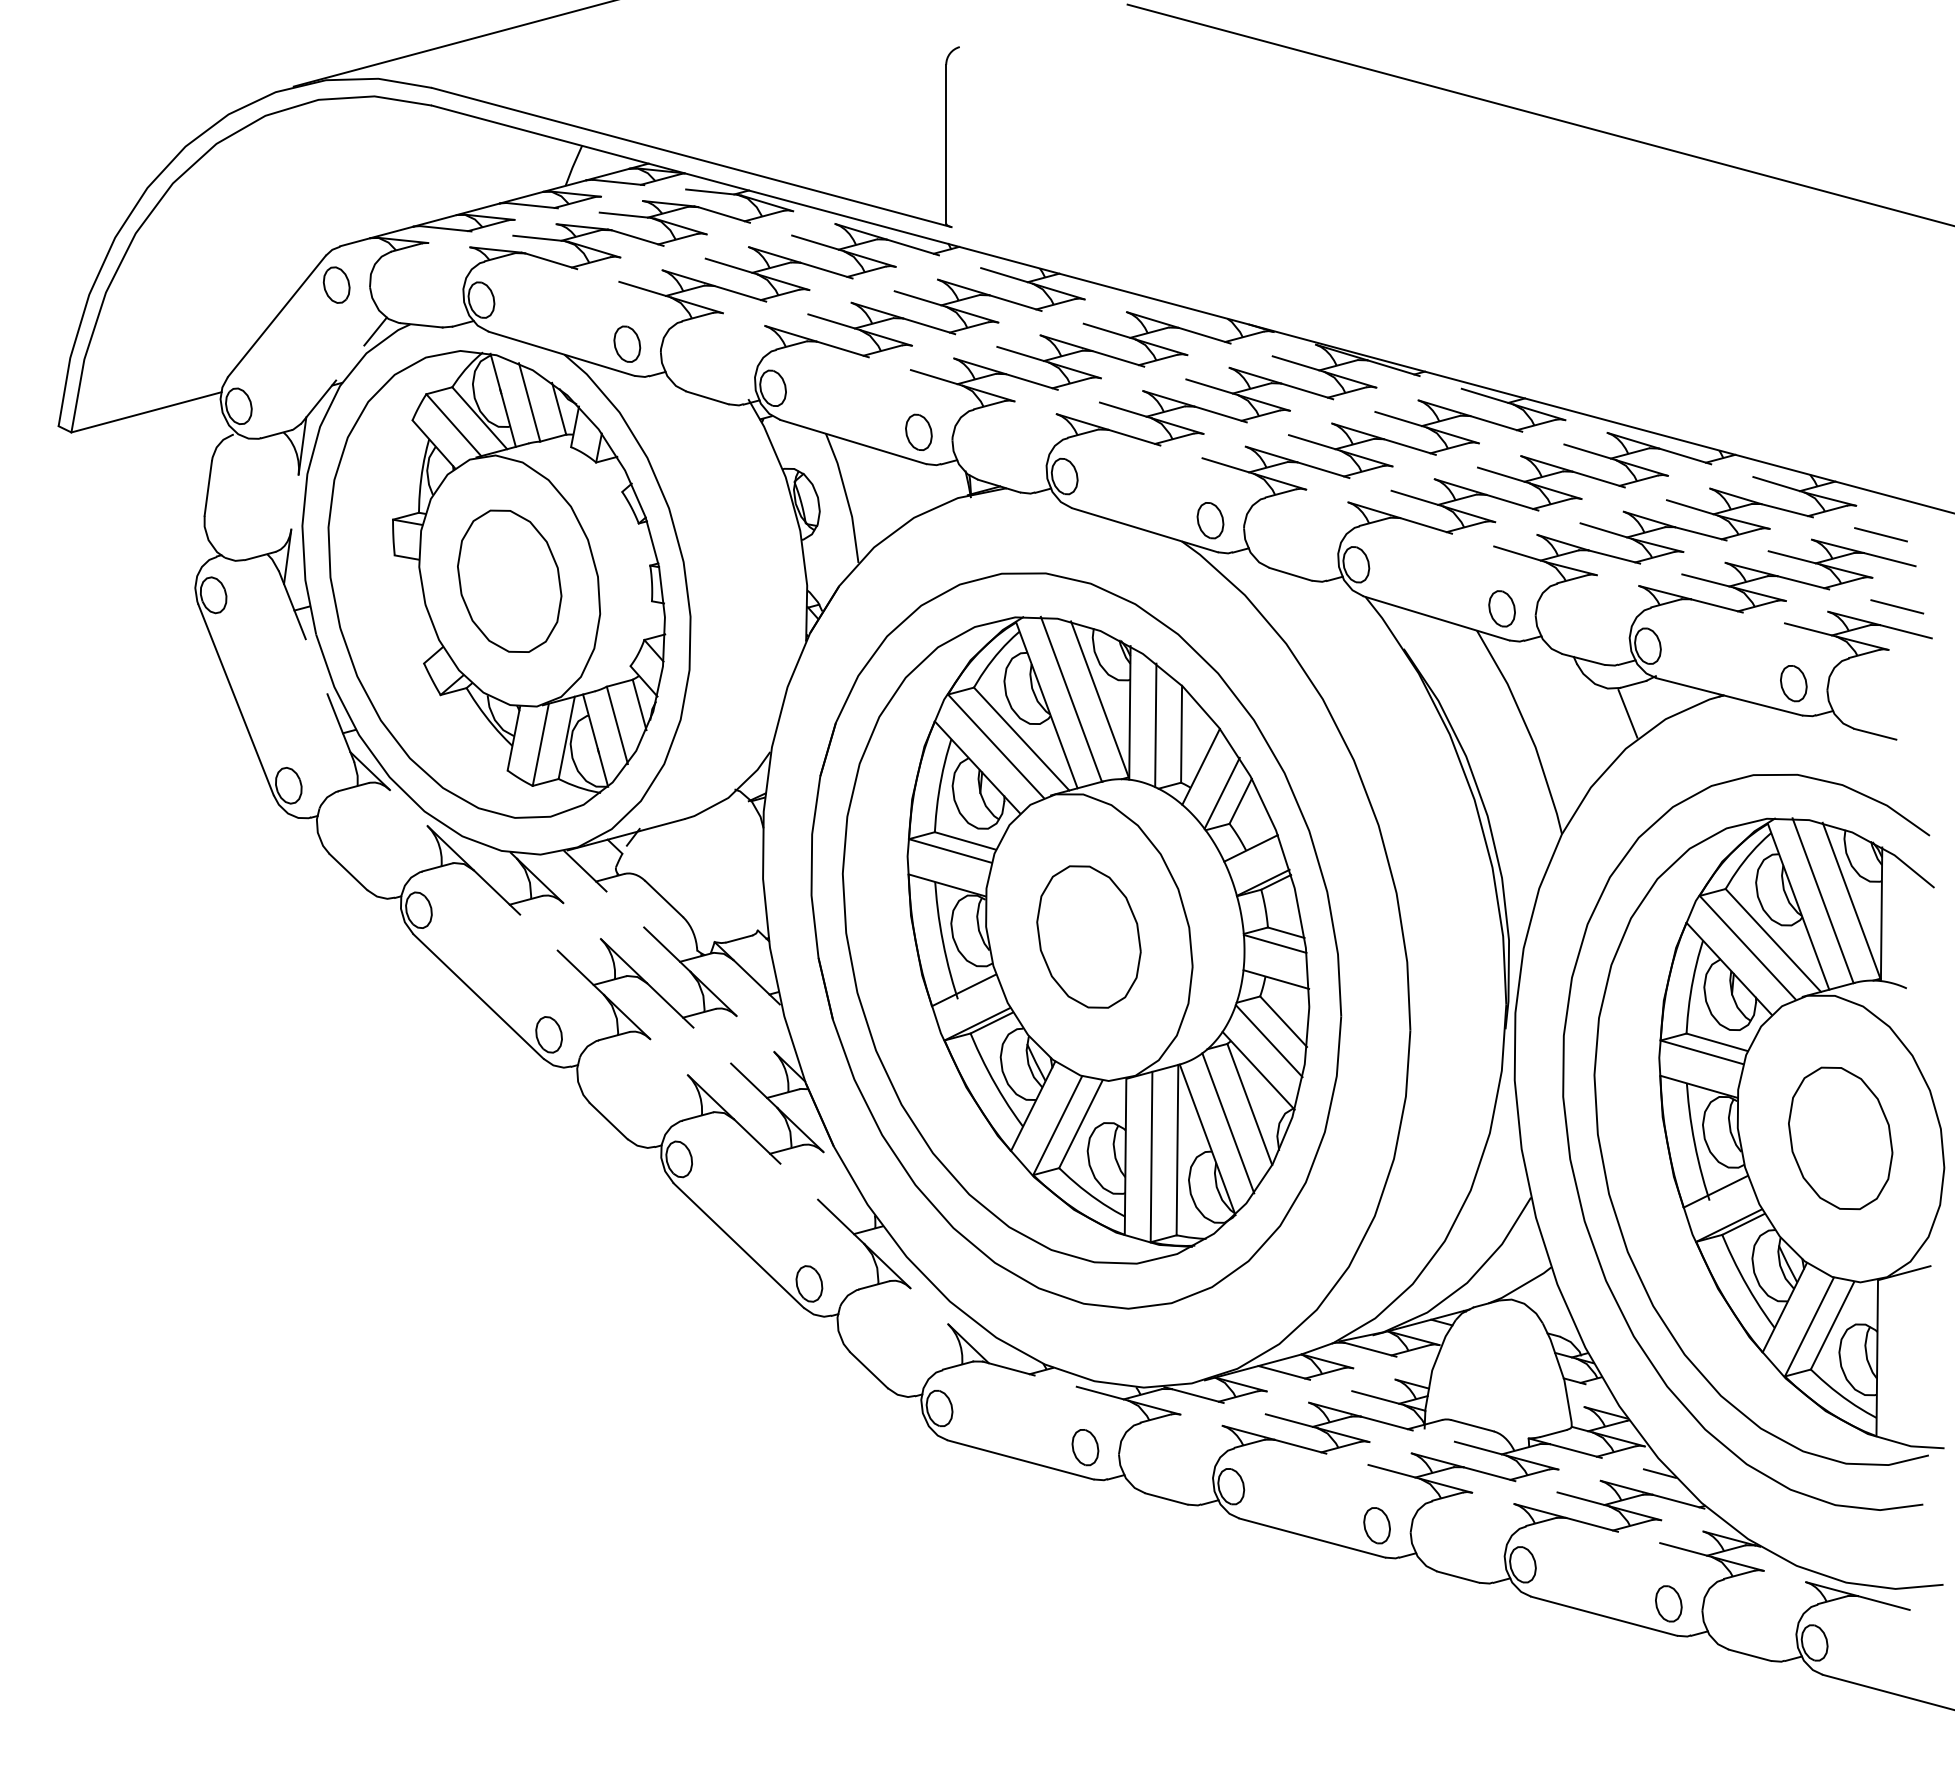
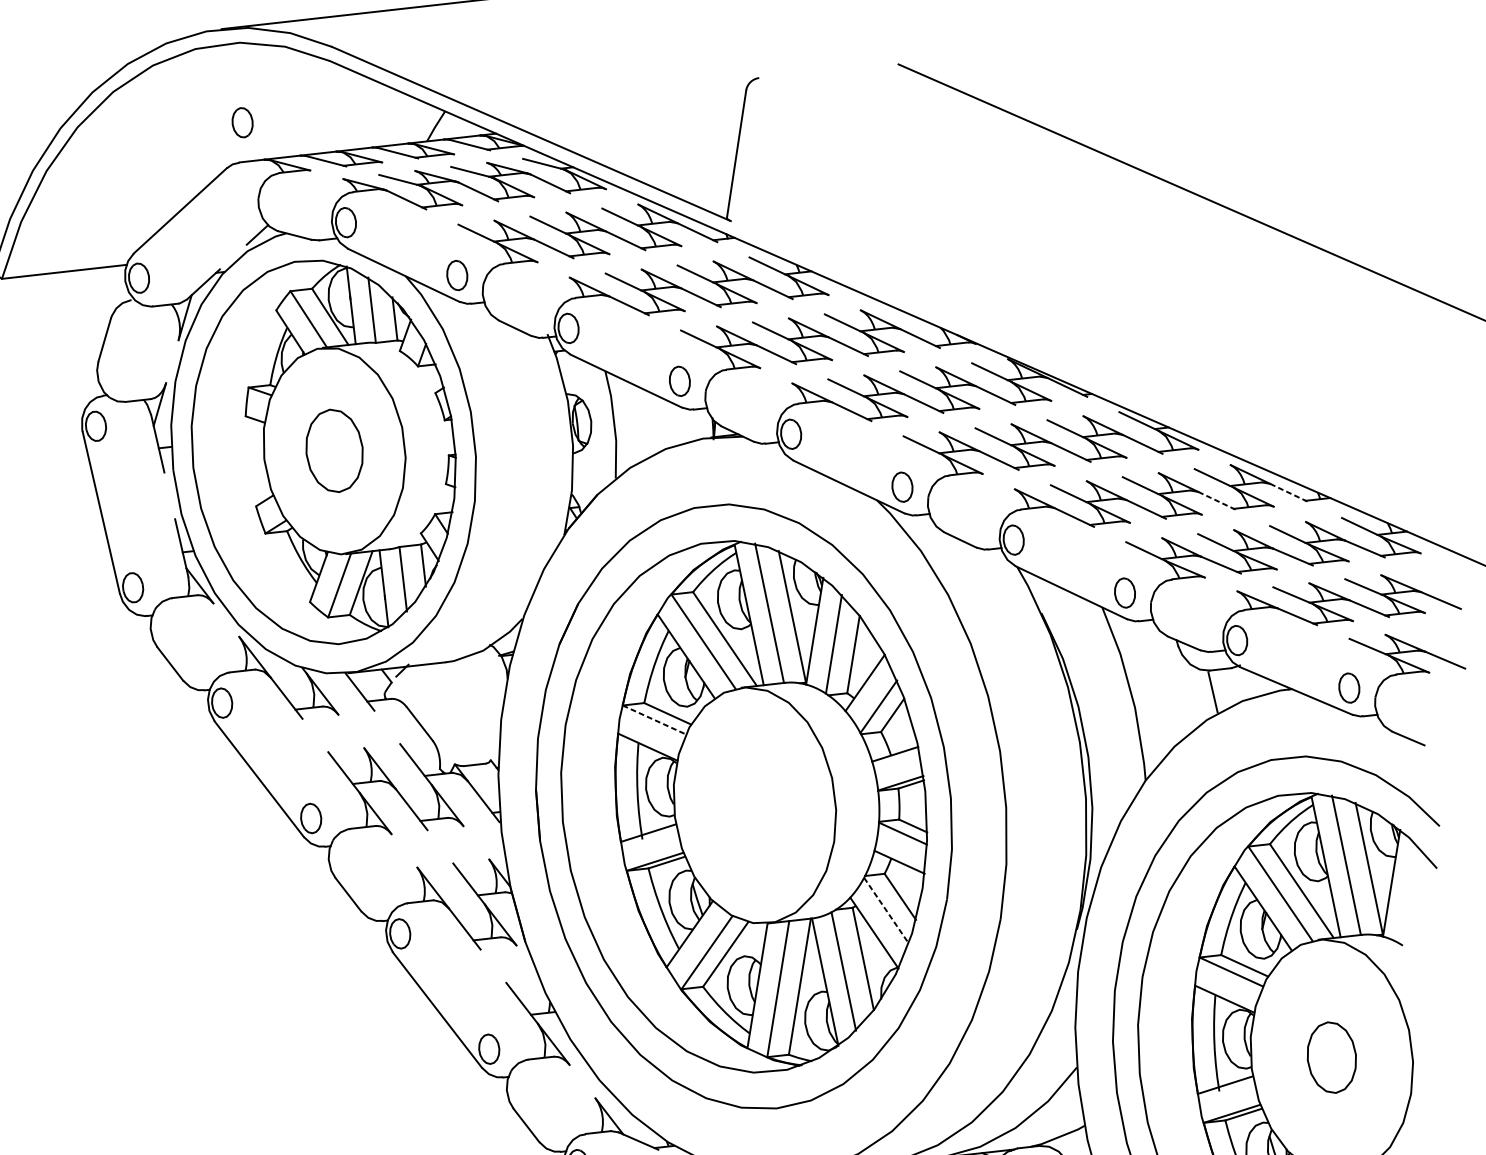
part: (336, 284) -> (242, 122), moved
line: (1685, 456) -> (1290, 493), solid -> dashed
line: (1599, 479) -> (1218, 501), solid -> dashed
line: (1880, 534) -> (1436, 579), removed
part: (509, 580) -> (334, 450), size x0.7
line: (1897, 606) -> (1441, 638), removed
line: (950, 850) -> (654, 719), solid -> dashed
part: (1088, 936) -> (754, 805), removed
line: (1269, 1041) -> (886, 910), solid -> dashed
part: (1840, 1138) -> (1331, 1057), size x0.6

